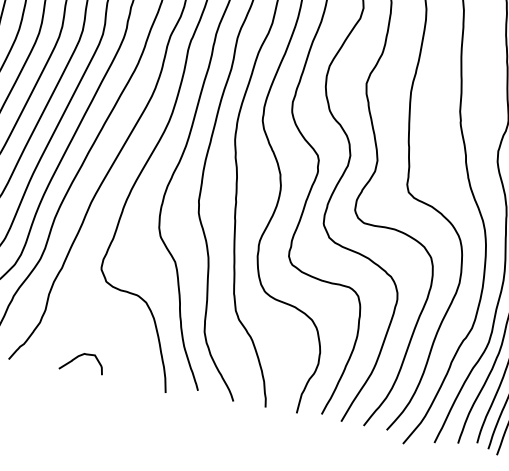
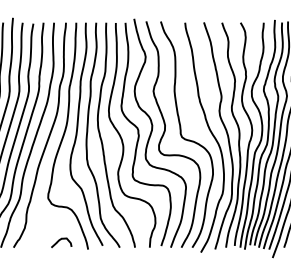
curve: (81, 357) -> (60, 240), moved

